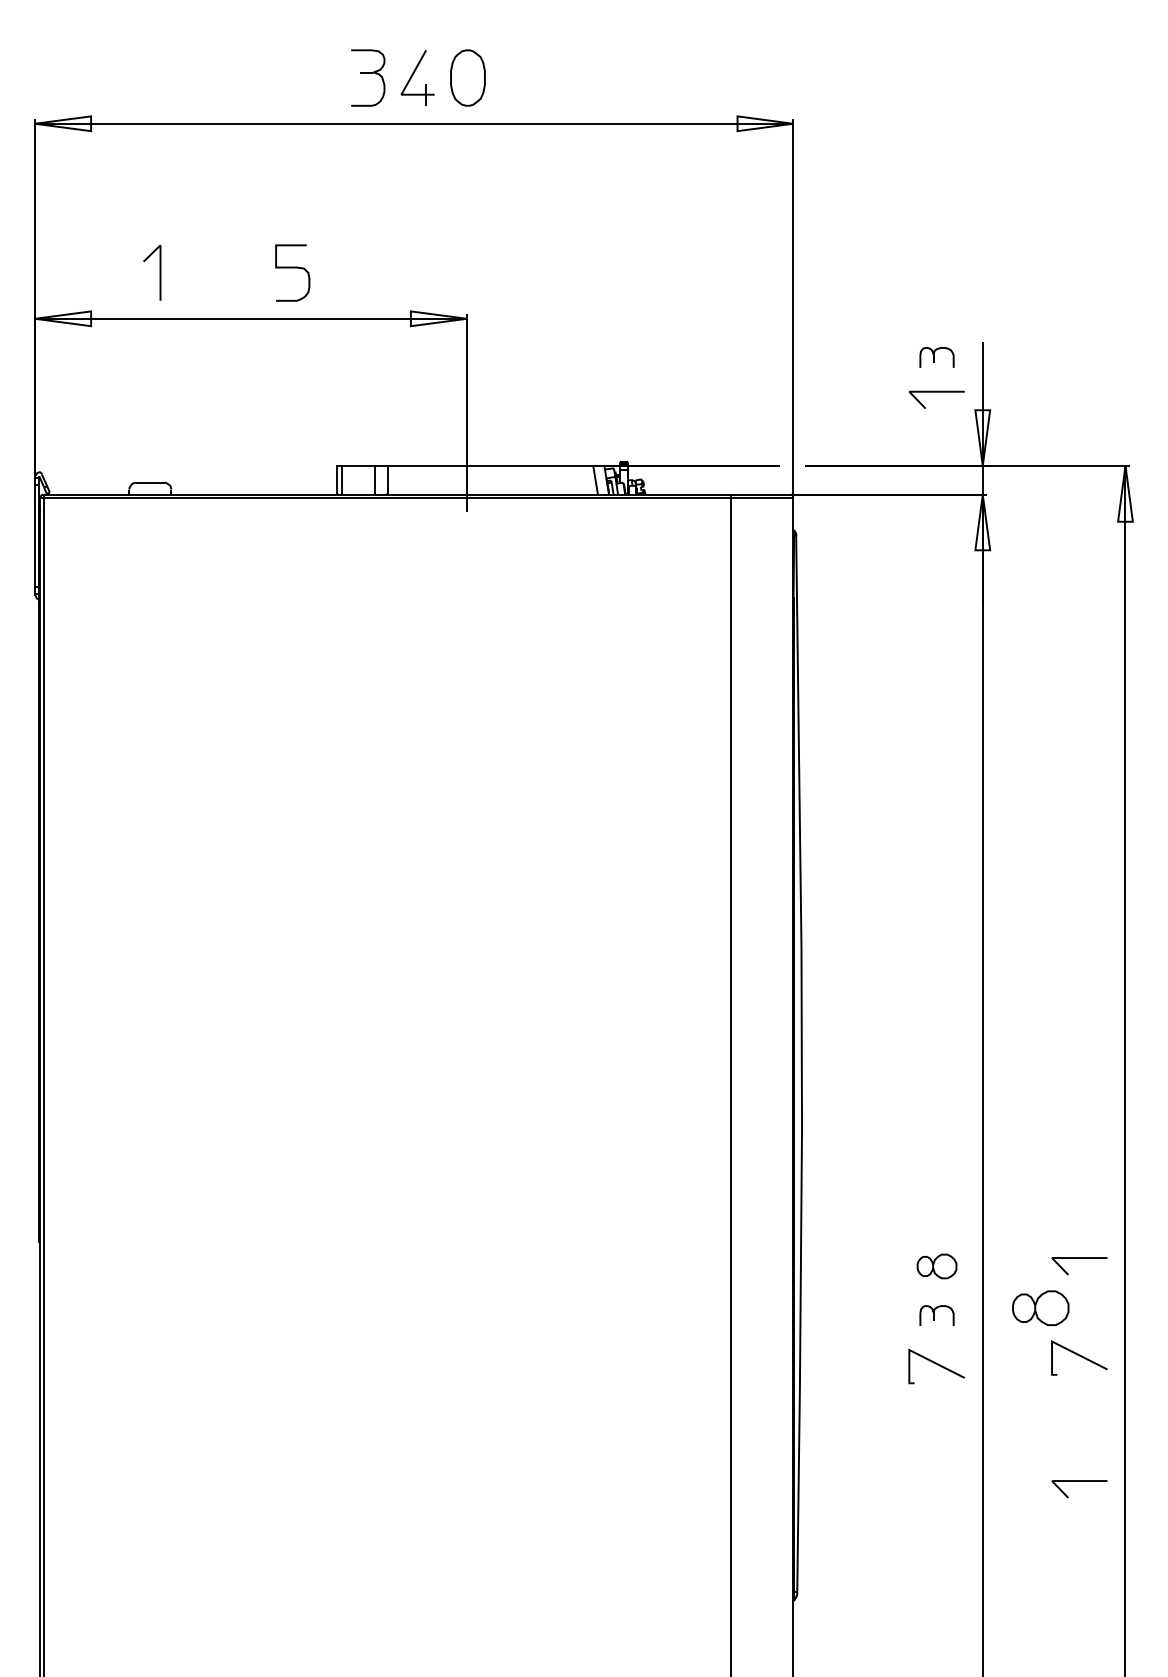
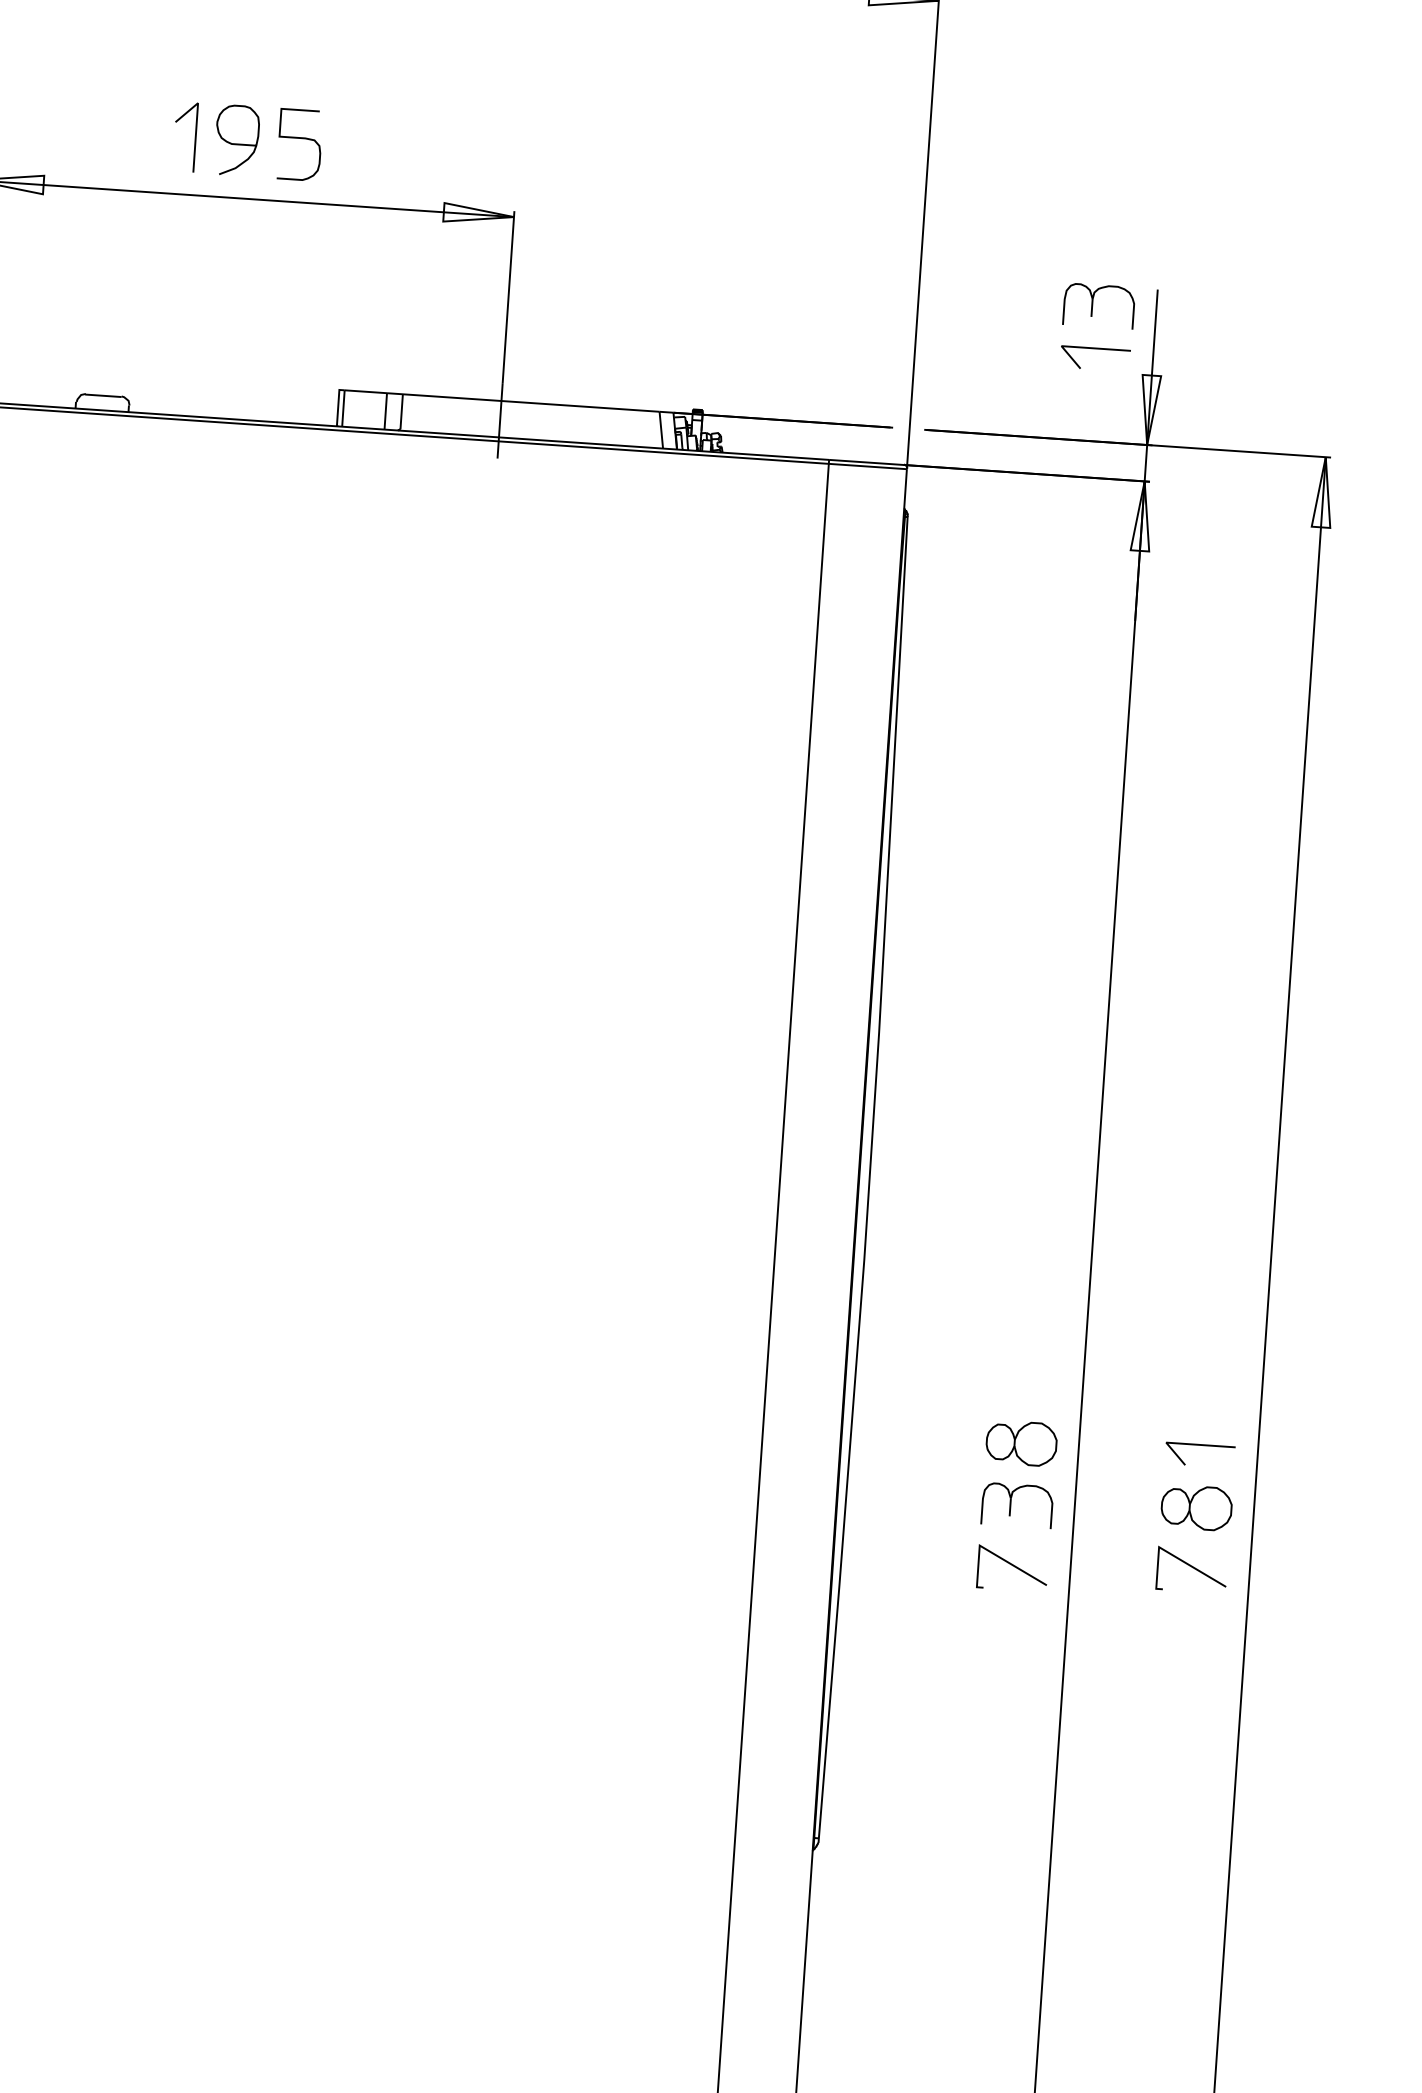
curve: (159, 272) -> (194, 137), moved
curve: (242, 275) -> (236, 143), added
part: (936, 357) -> (1098, 305), size x1.67
part: (936, 1266) -> (1020, 1443), size x1.43
part: (1040, 1307) -> (1196, 1506), moved
part: (936, 1315) -> (1016, 1504), size x1.67
curve: (1079, 1481) -> (1181, 1724), removed

